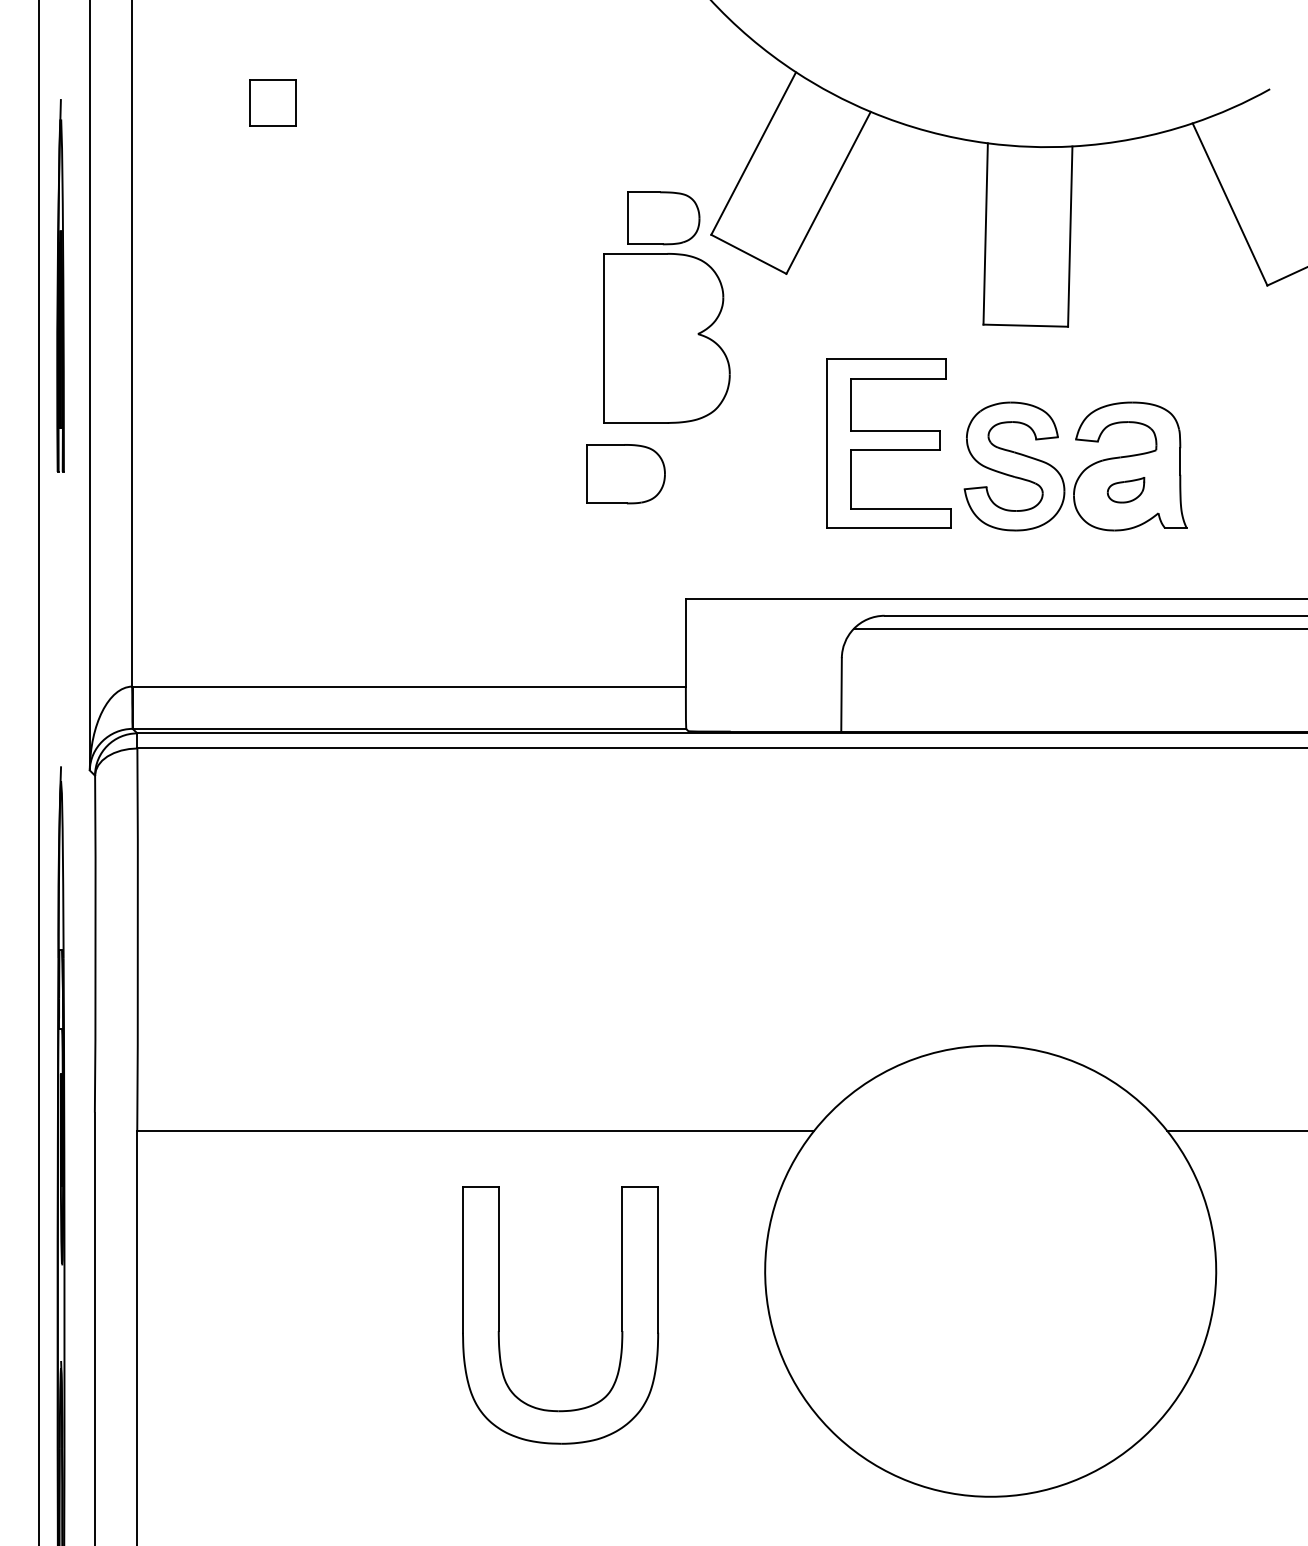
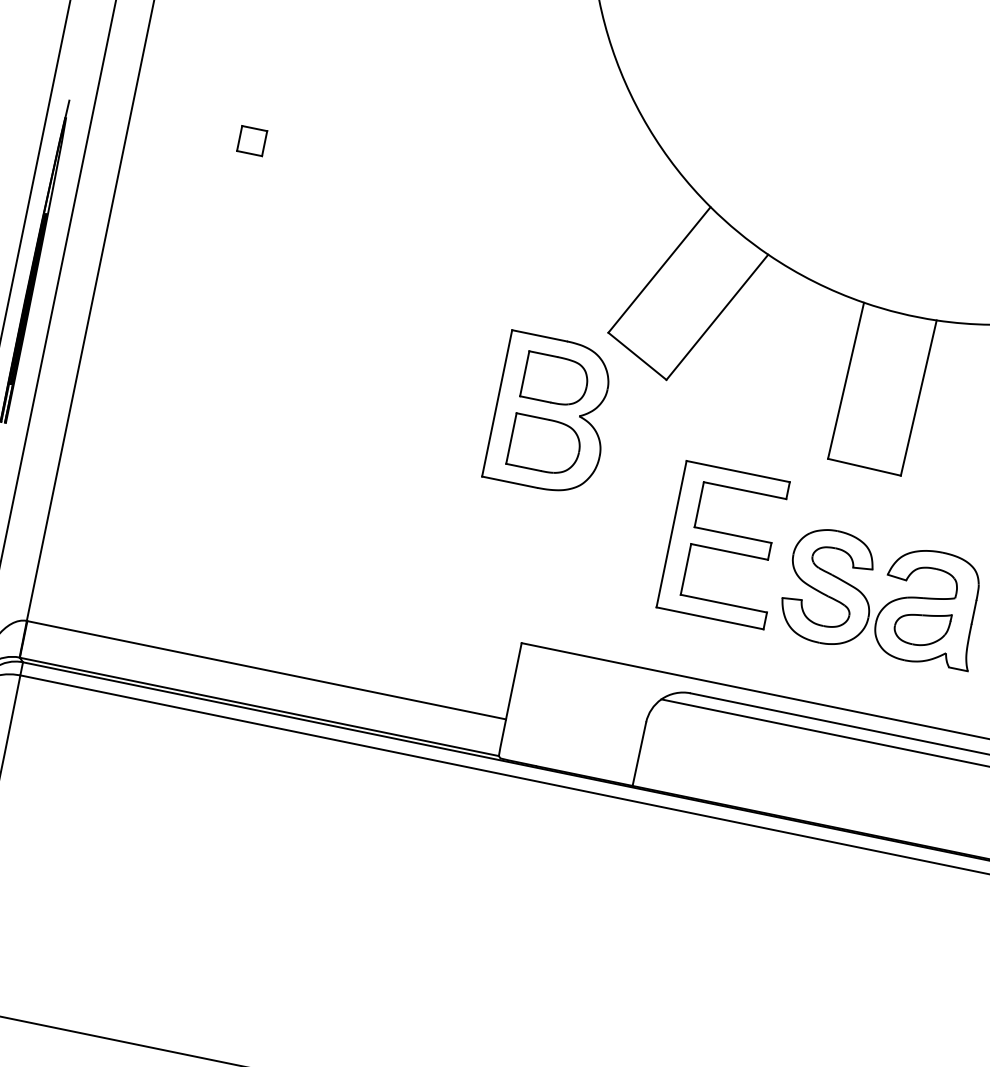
part: (272, 103) -> (251, 141), size x0.62
part: (663, 218) -> (555, 380), moved
part: (625, 474) -> (544, 445), moved
part: (1125, 489) -> (921, 626), size x1.67

